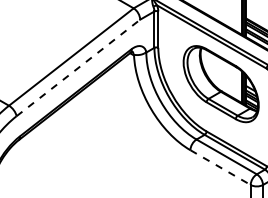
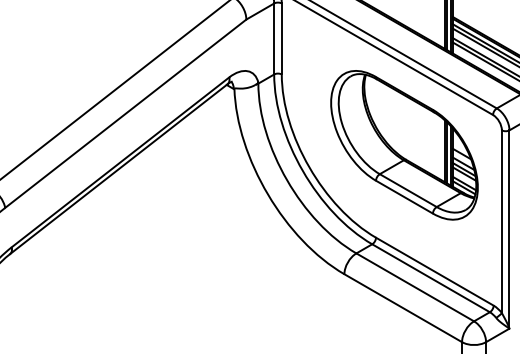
line: (78, 67) -> (125, 112), dashed -> solid
line: (220, 167) -> (403, 307), dashed -> solid

